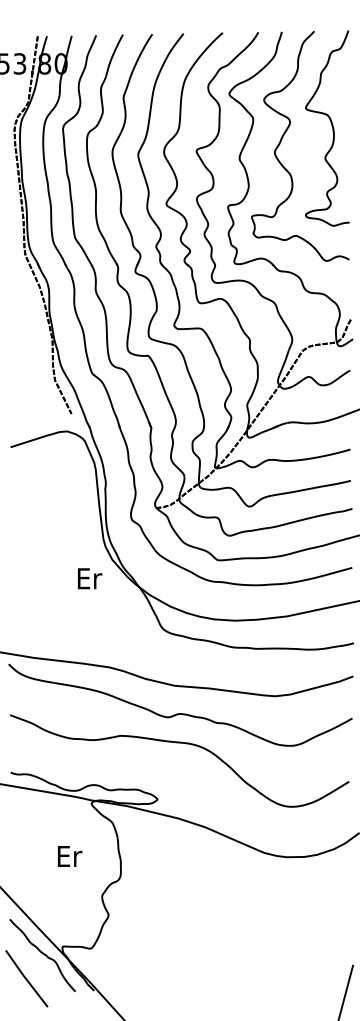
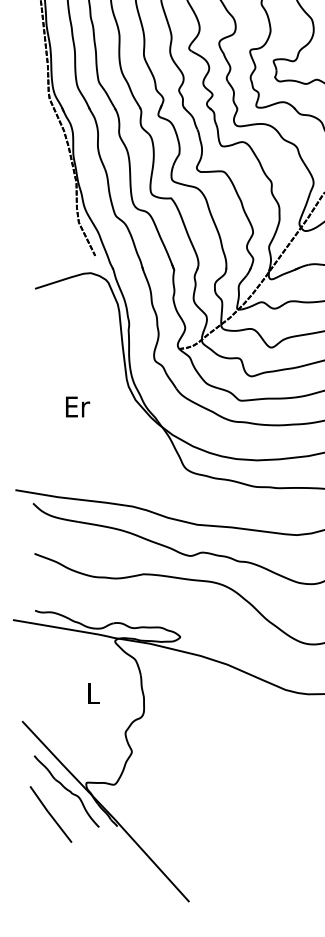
text: (90, 578) -> (78, 406), moved
text: (70, 856) -> (94, 693), Er -> L

